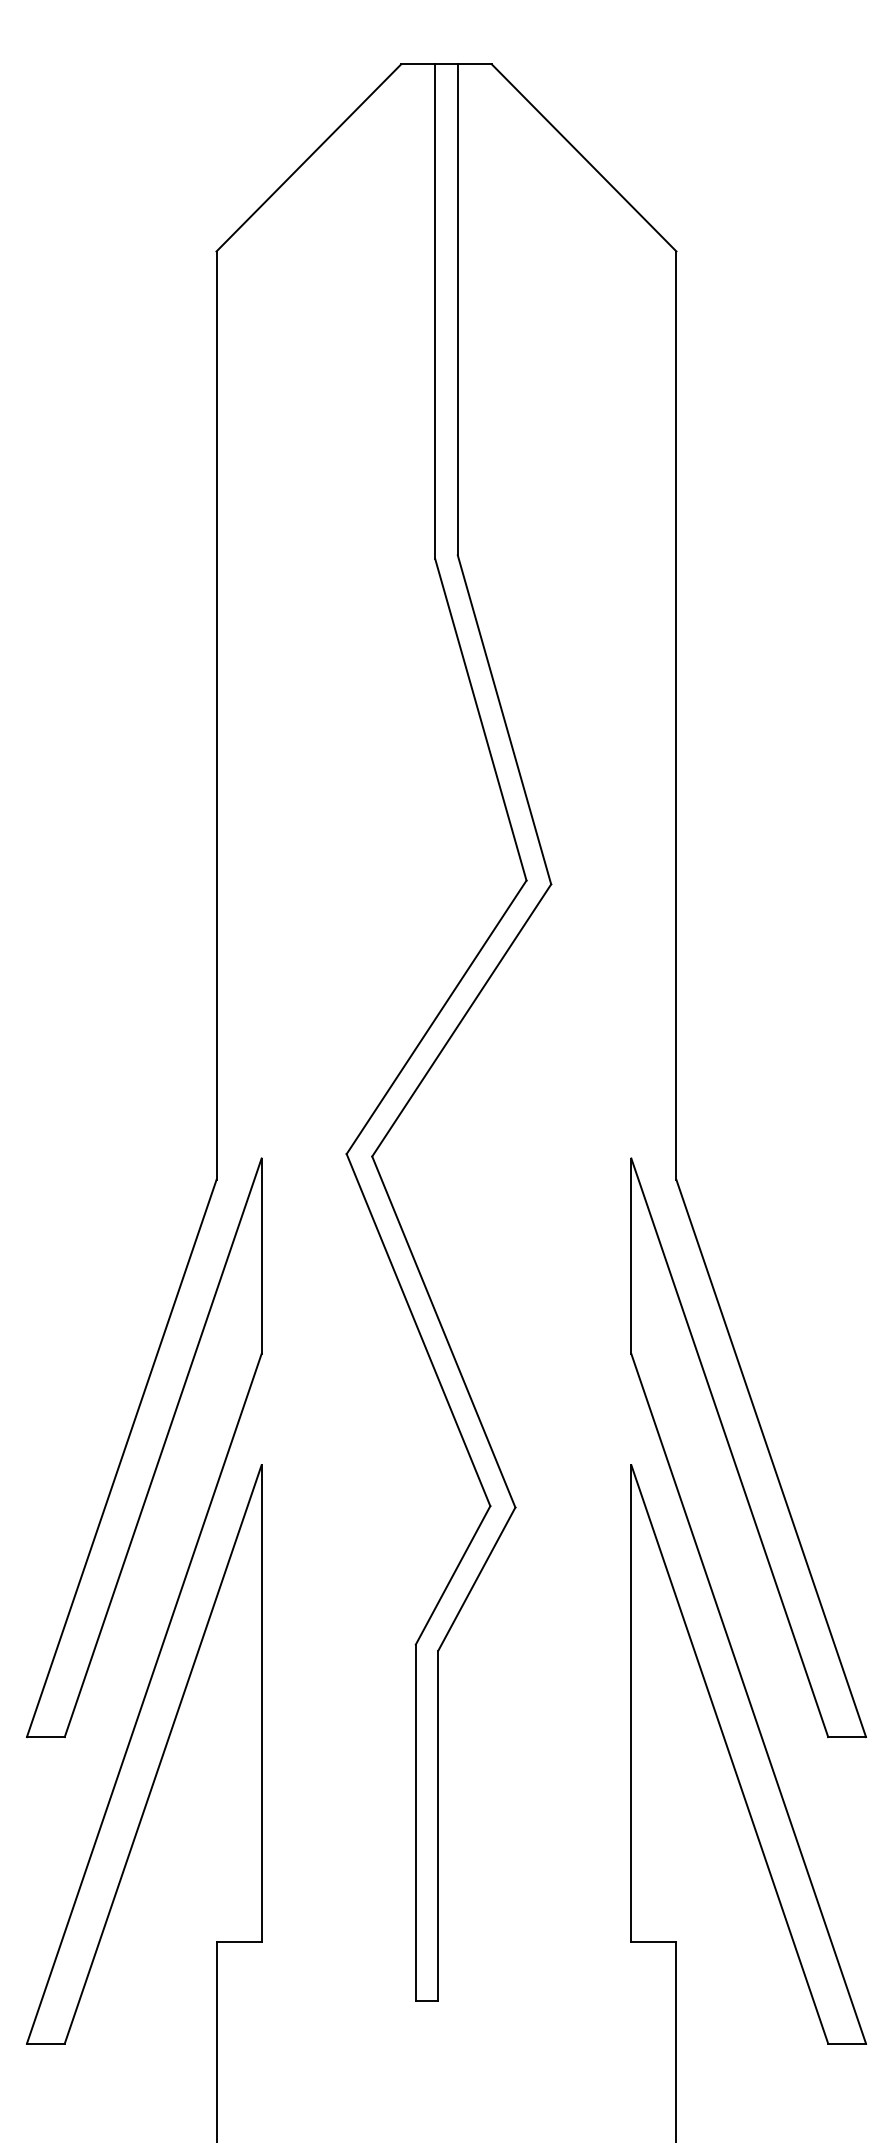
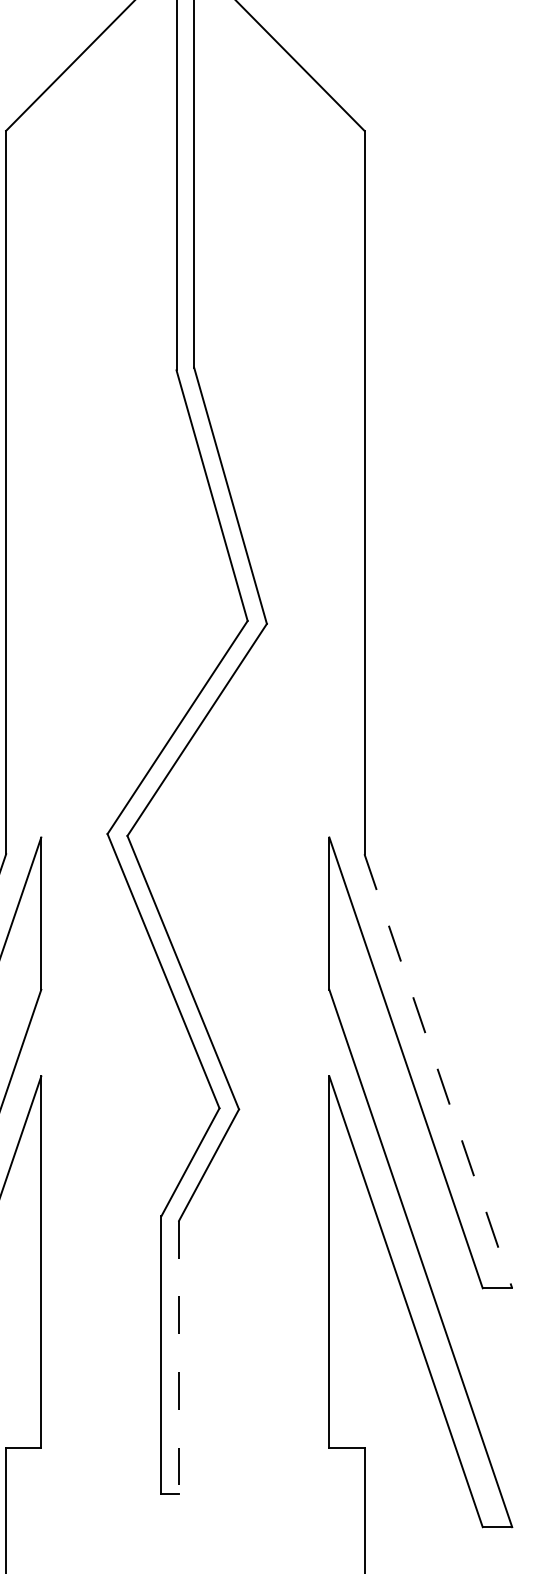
line: (771, 1459) -> (438, 1071), solid -> dashed
line: (438, 1826) -> (179, 1357), solid -> dashed

